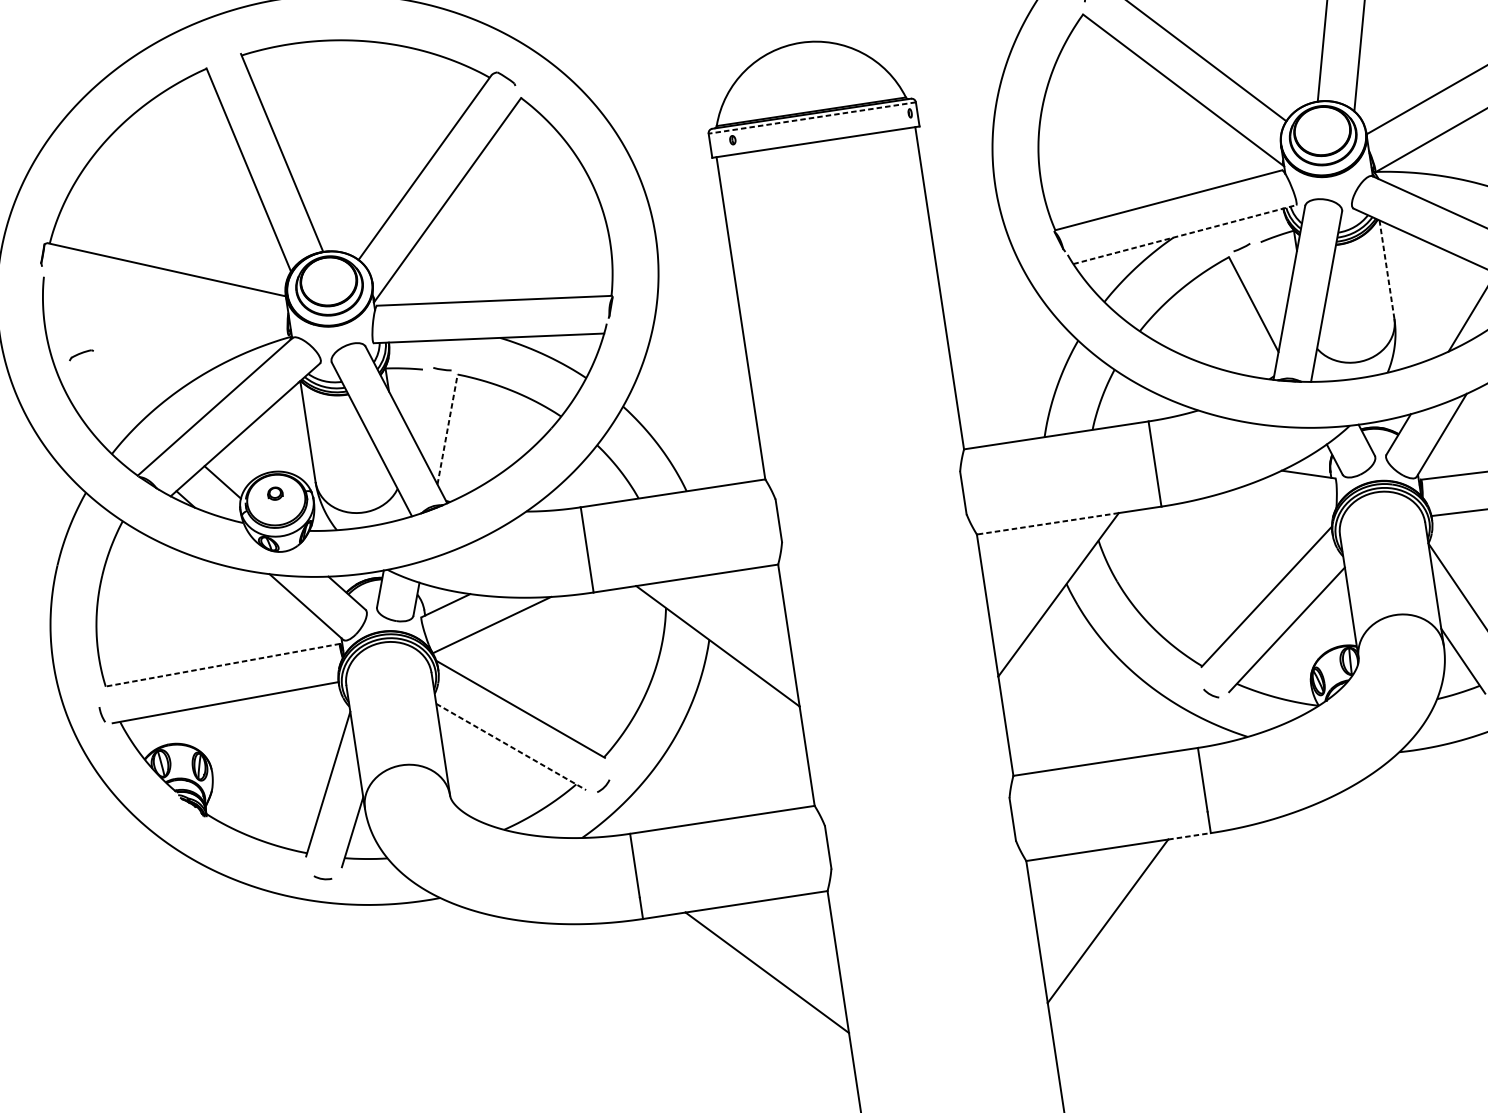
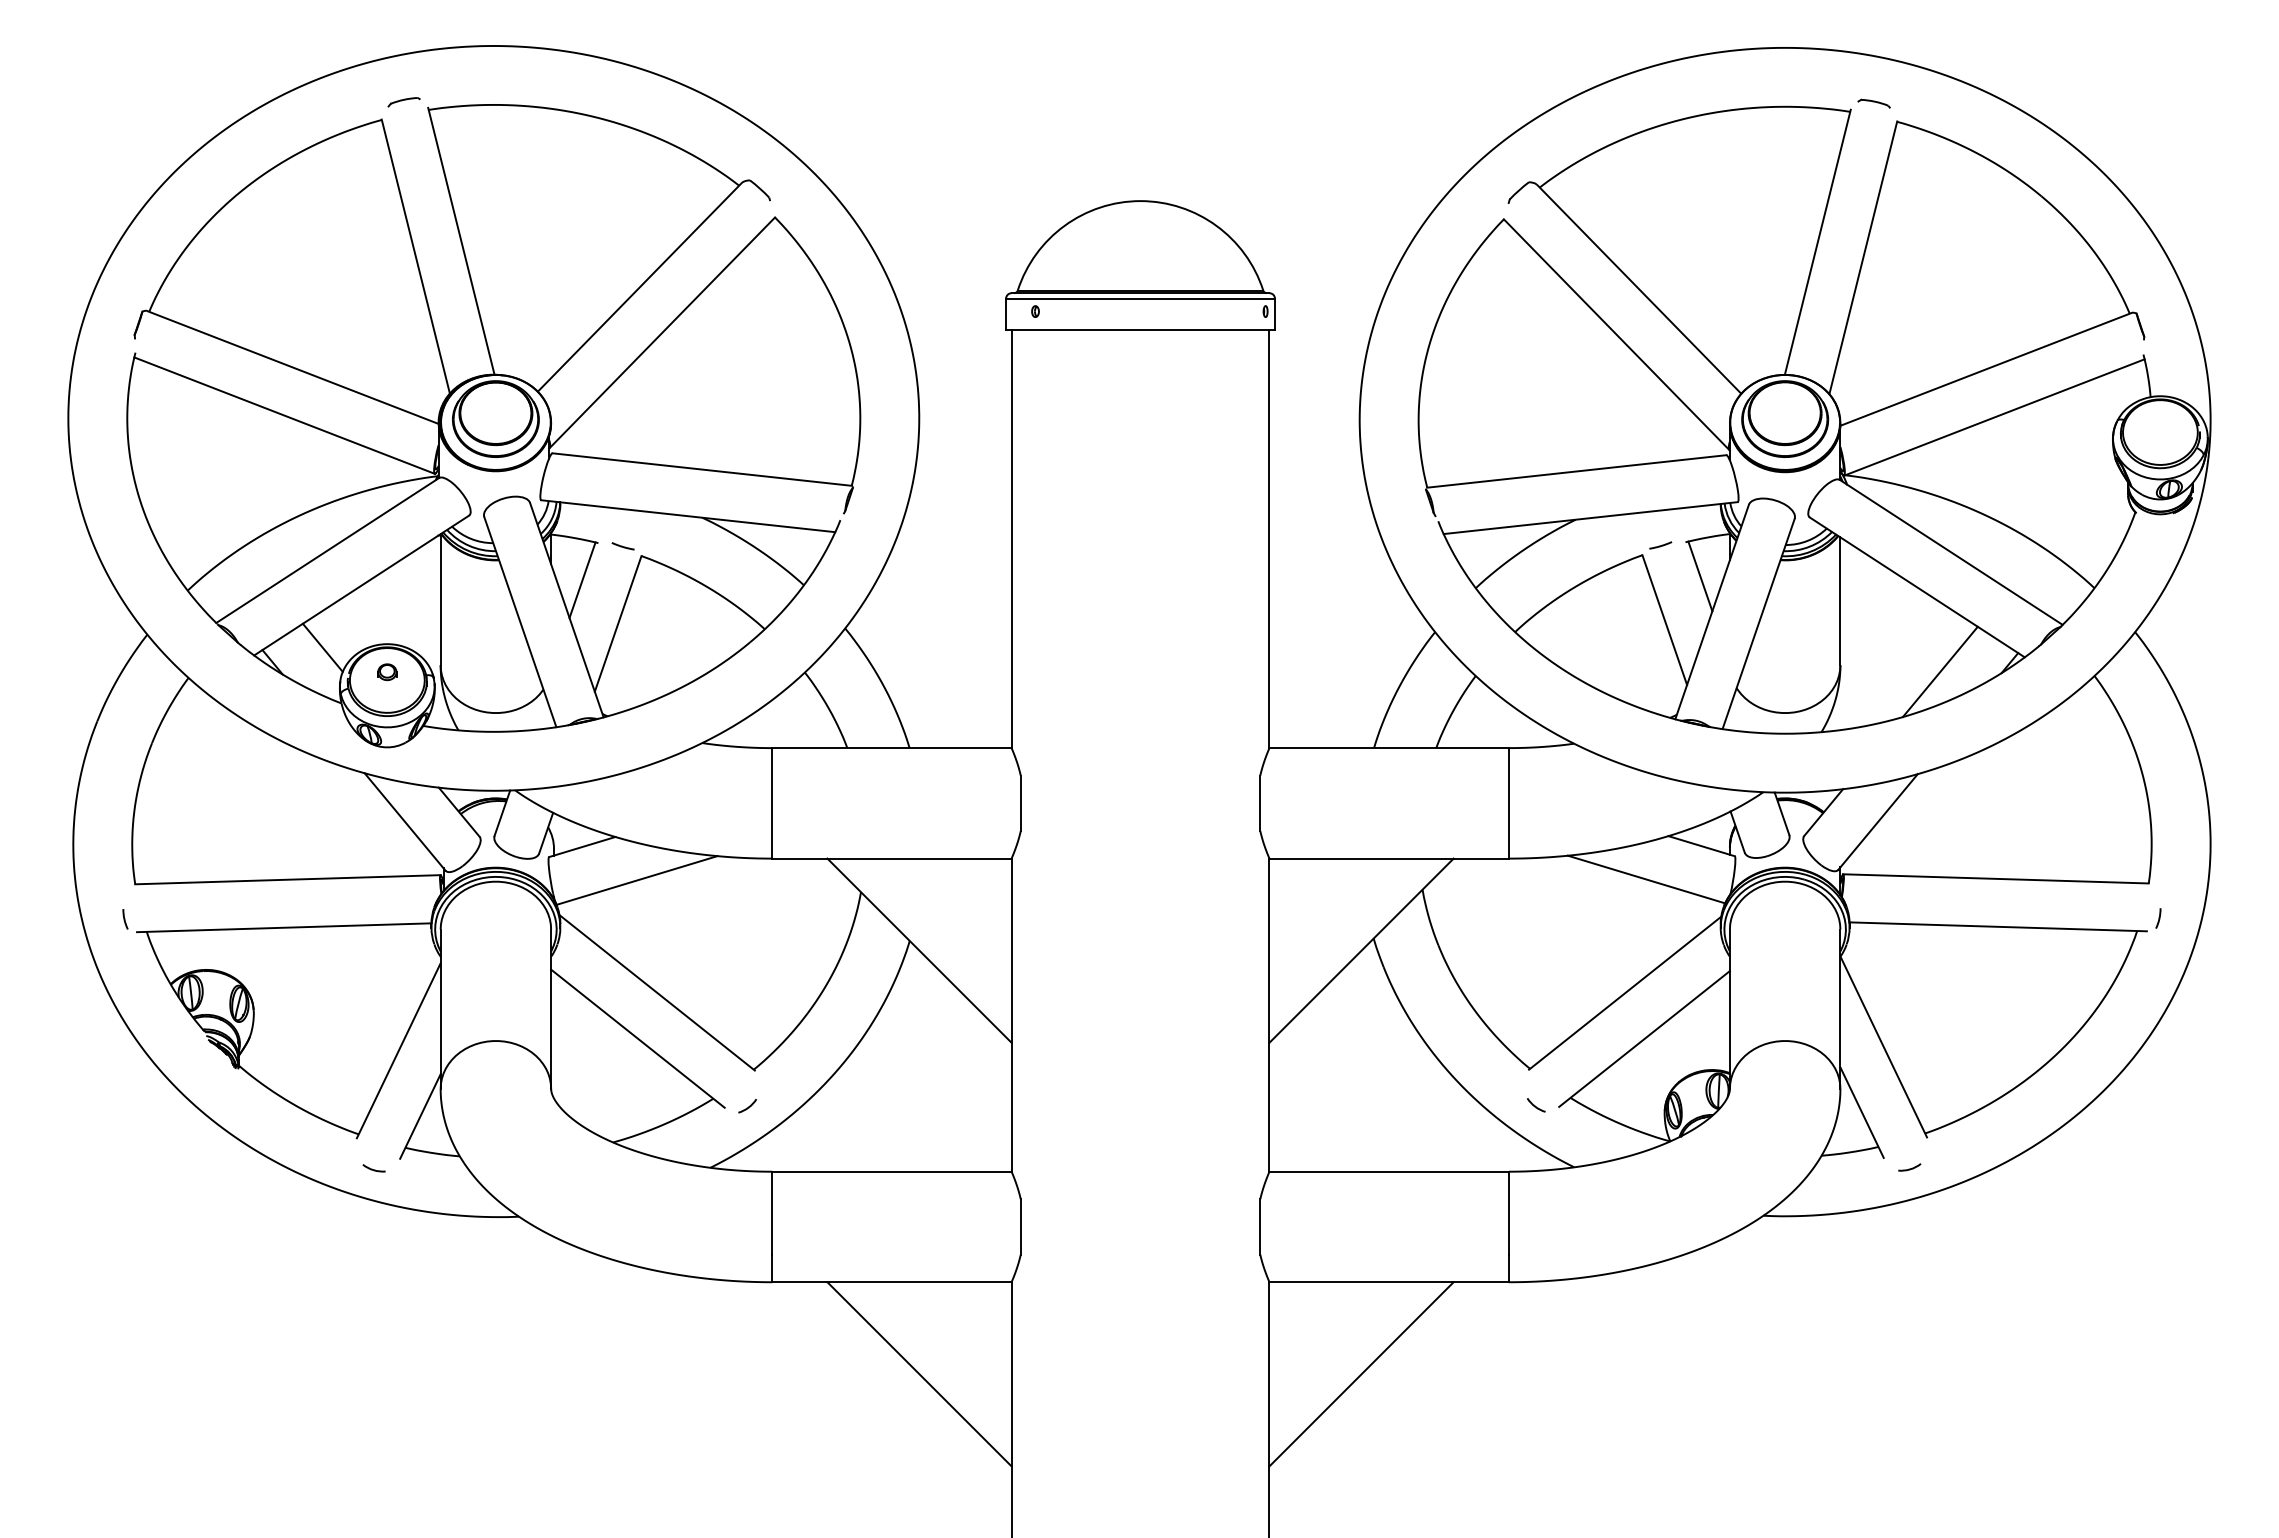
line: (812, 117) -> (1140, 298), dashed -> solid
line: (1184, 234) -> (1590, 518), dashed -> solid
line: (1276, 266) -> (1700, 576), added
line: (1387, 269) -> (1840, 601), dashed -> solid
line: (166, 307) -> (284, 415), added
part: (81, 355) -> (403, 102), moved
line: (415, 400) -> (582, 580), added
line: (447, 429) -> (618, 623), dashed -> solid
line: (1269, 506) -> (1646, 879), added
line: (1047, 523) -> (1361, 858), dashed -> solid
line: (222, 665) -> (287, 879), dashed -> solid
line: (510, 746) -> (637, 1038), dashed -> solid
line: (1189, 836) -> (1481, 1282), dashed -> solid

